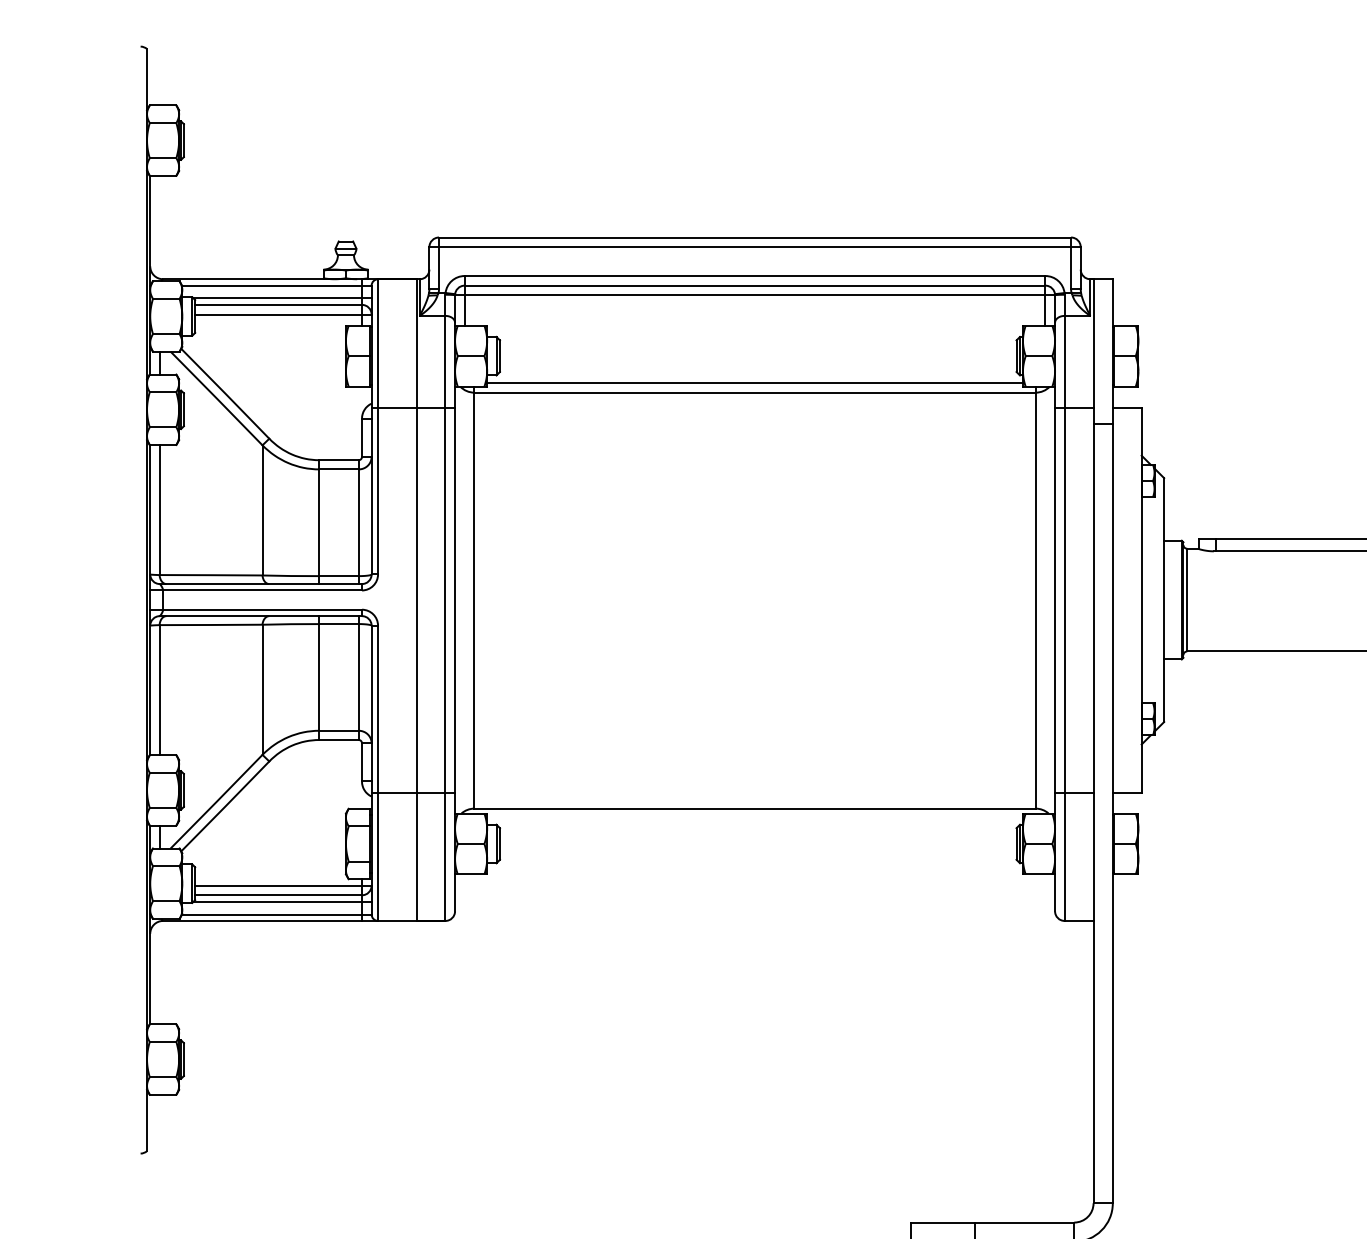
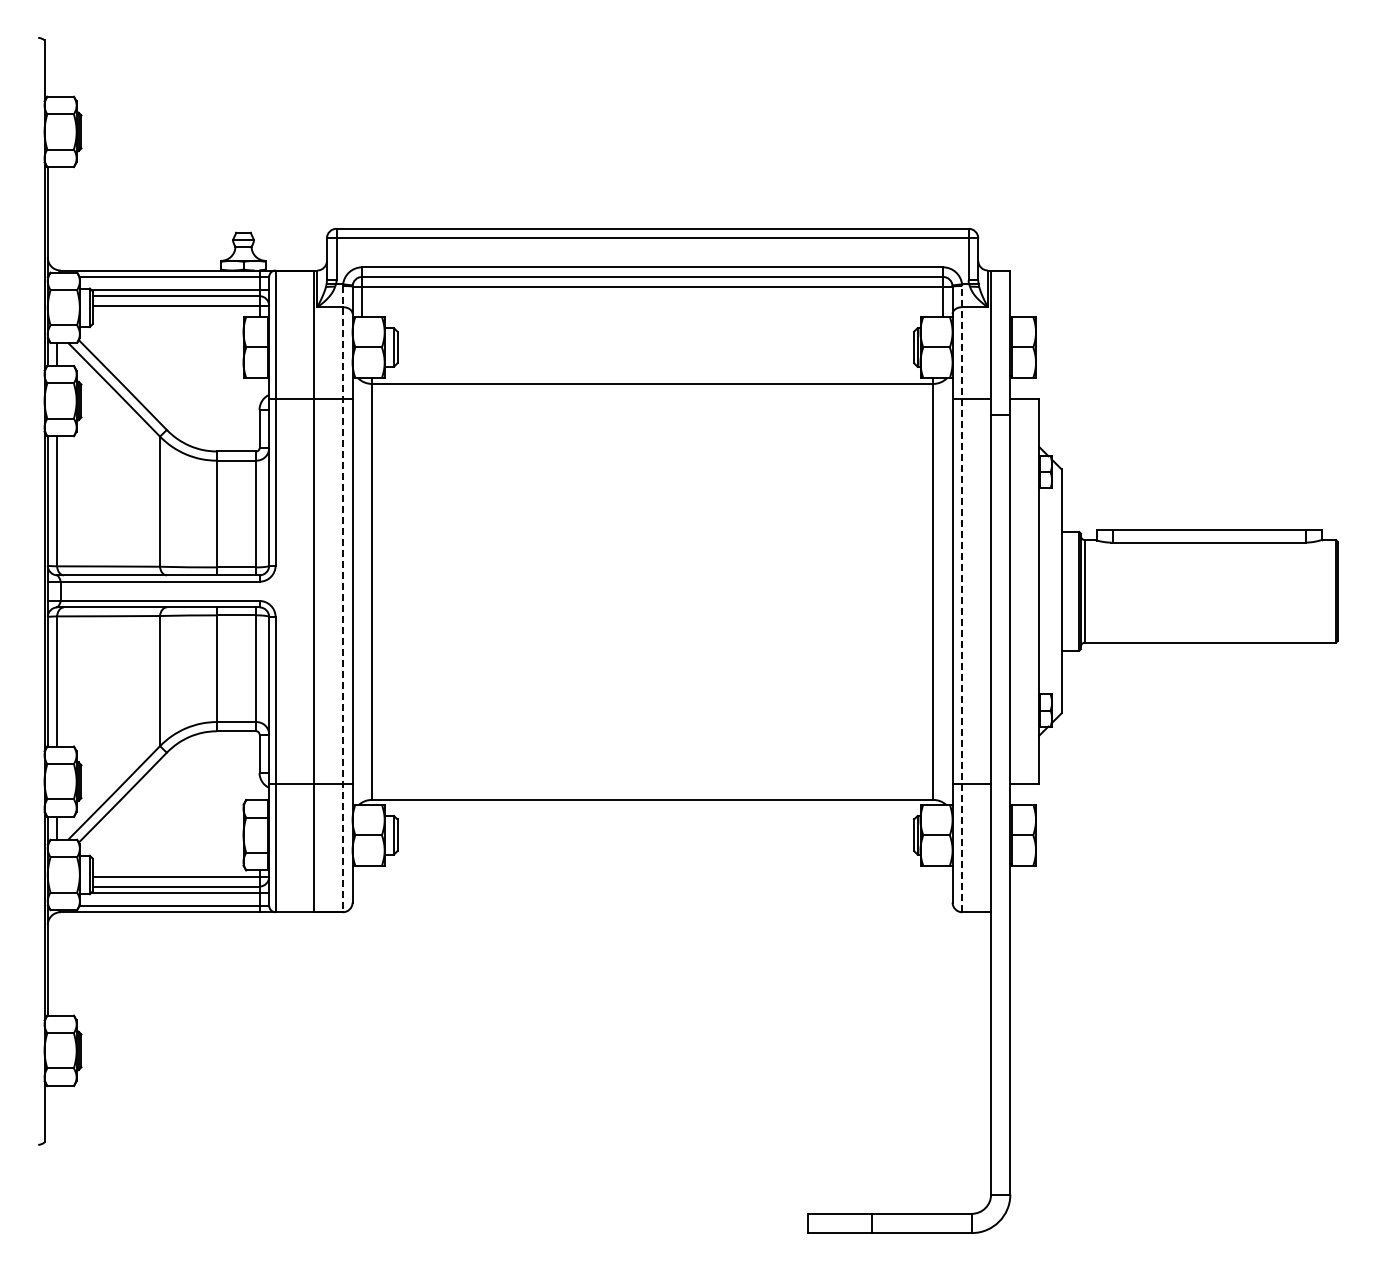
line: (754, 383) -> (652, 374), removed
line: (1064, 607) -> (962, 598), solid -> dashed
line: (444, 608) -> (342, 599), solid -> dashed

